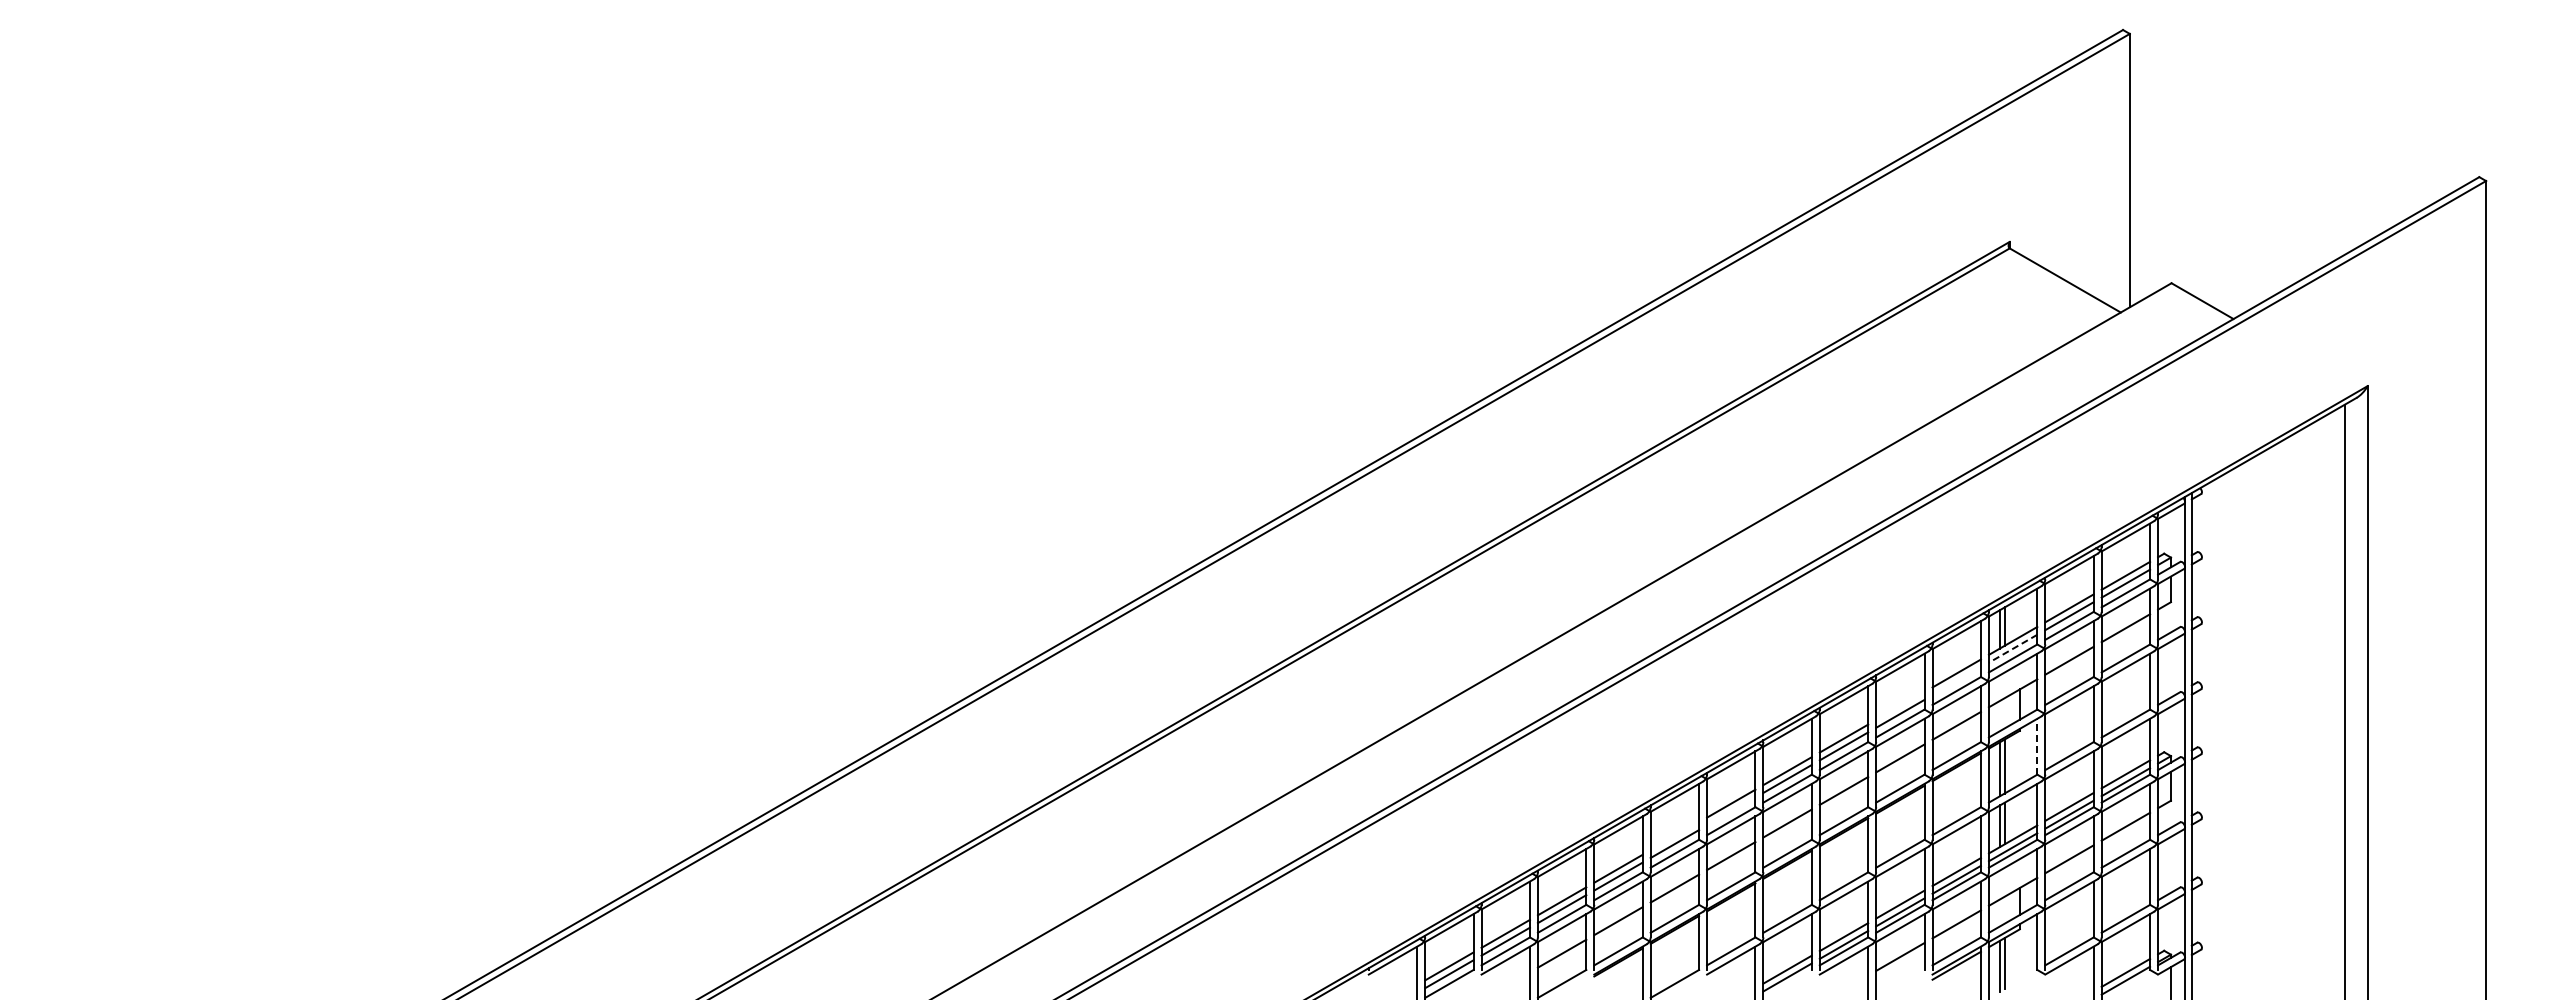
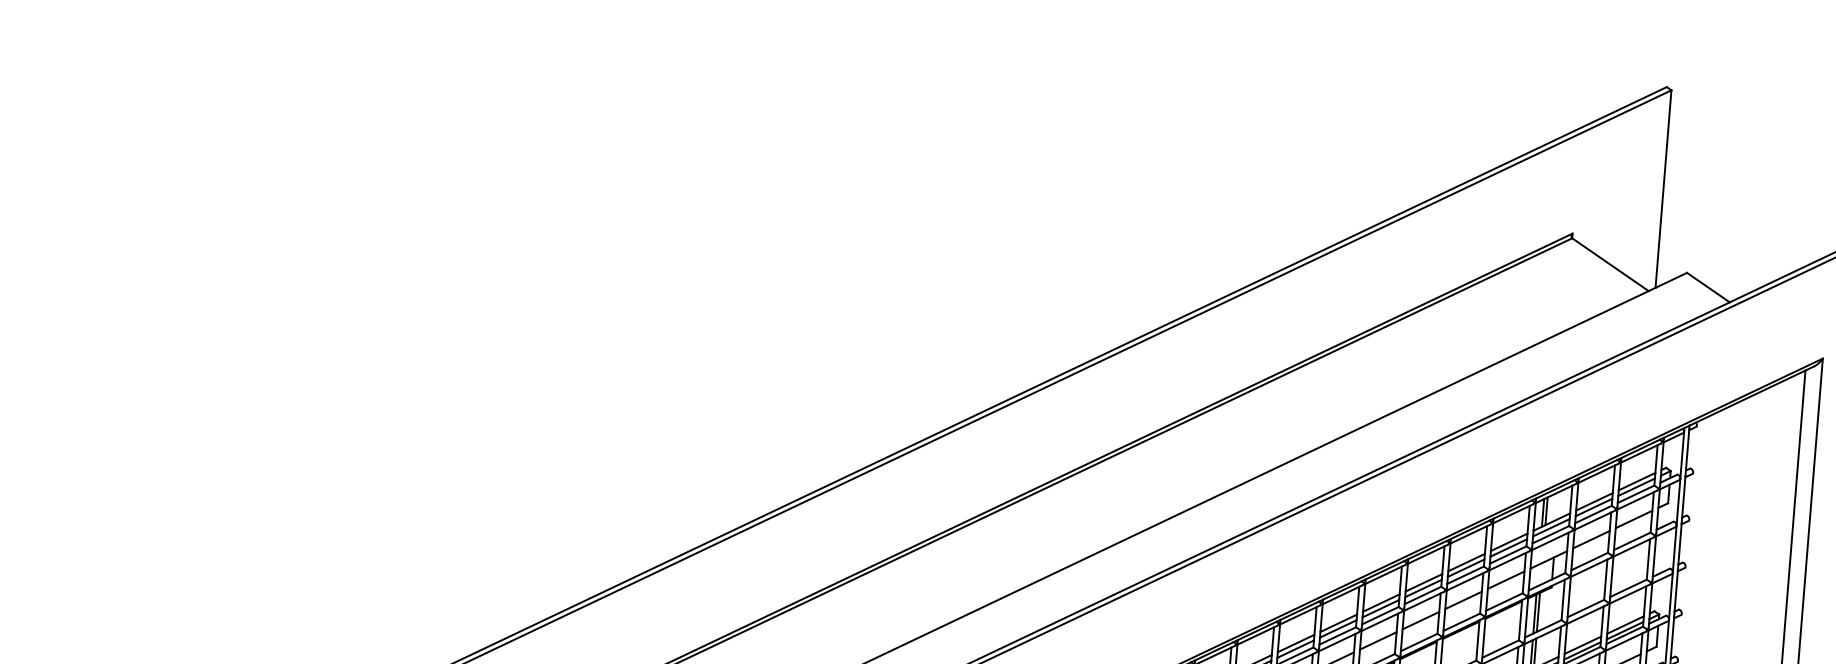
line: (2013, 648) -> (1551, 527), dashed -> solid
line: (1956, 681) -> (1508, 548), added
line: (1900, 706) -> (1466, 562), added
line: (2037, 746) -> (1563, 599), dashed -> solid
line: (1731, 811) -> (1338, 628), added
line: (1674, 836) -> (1295, 643), added

